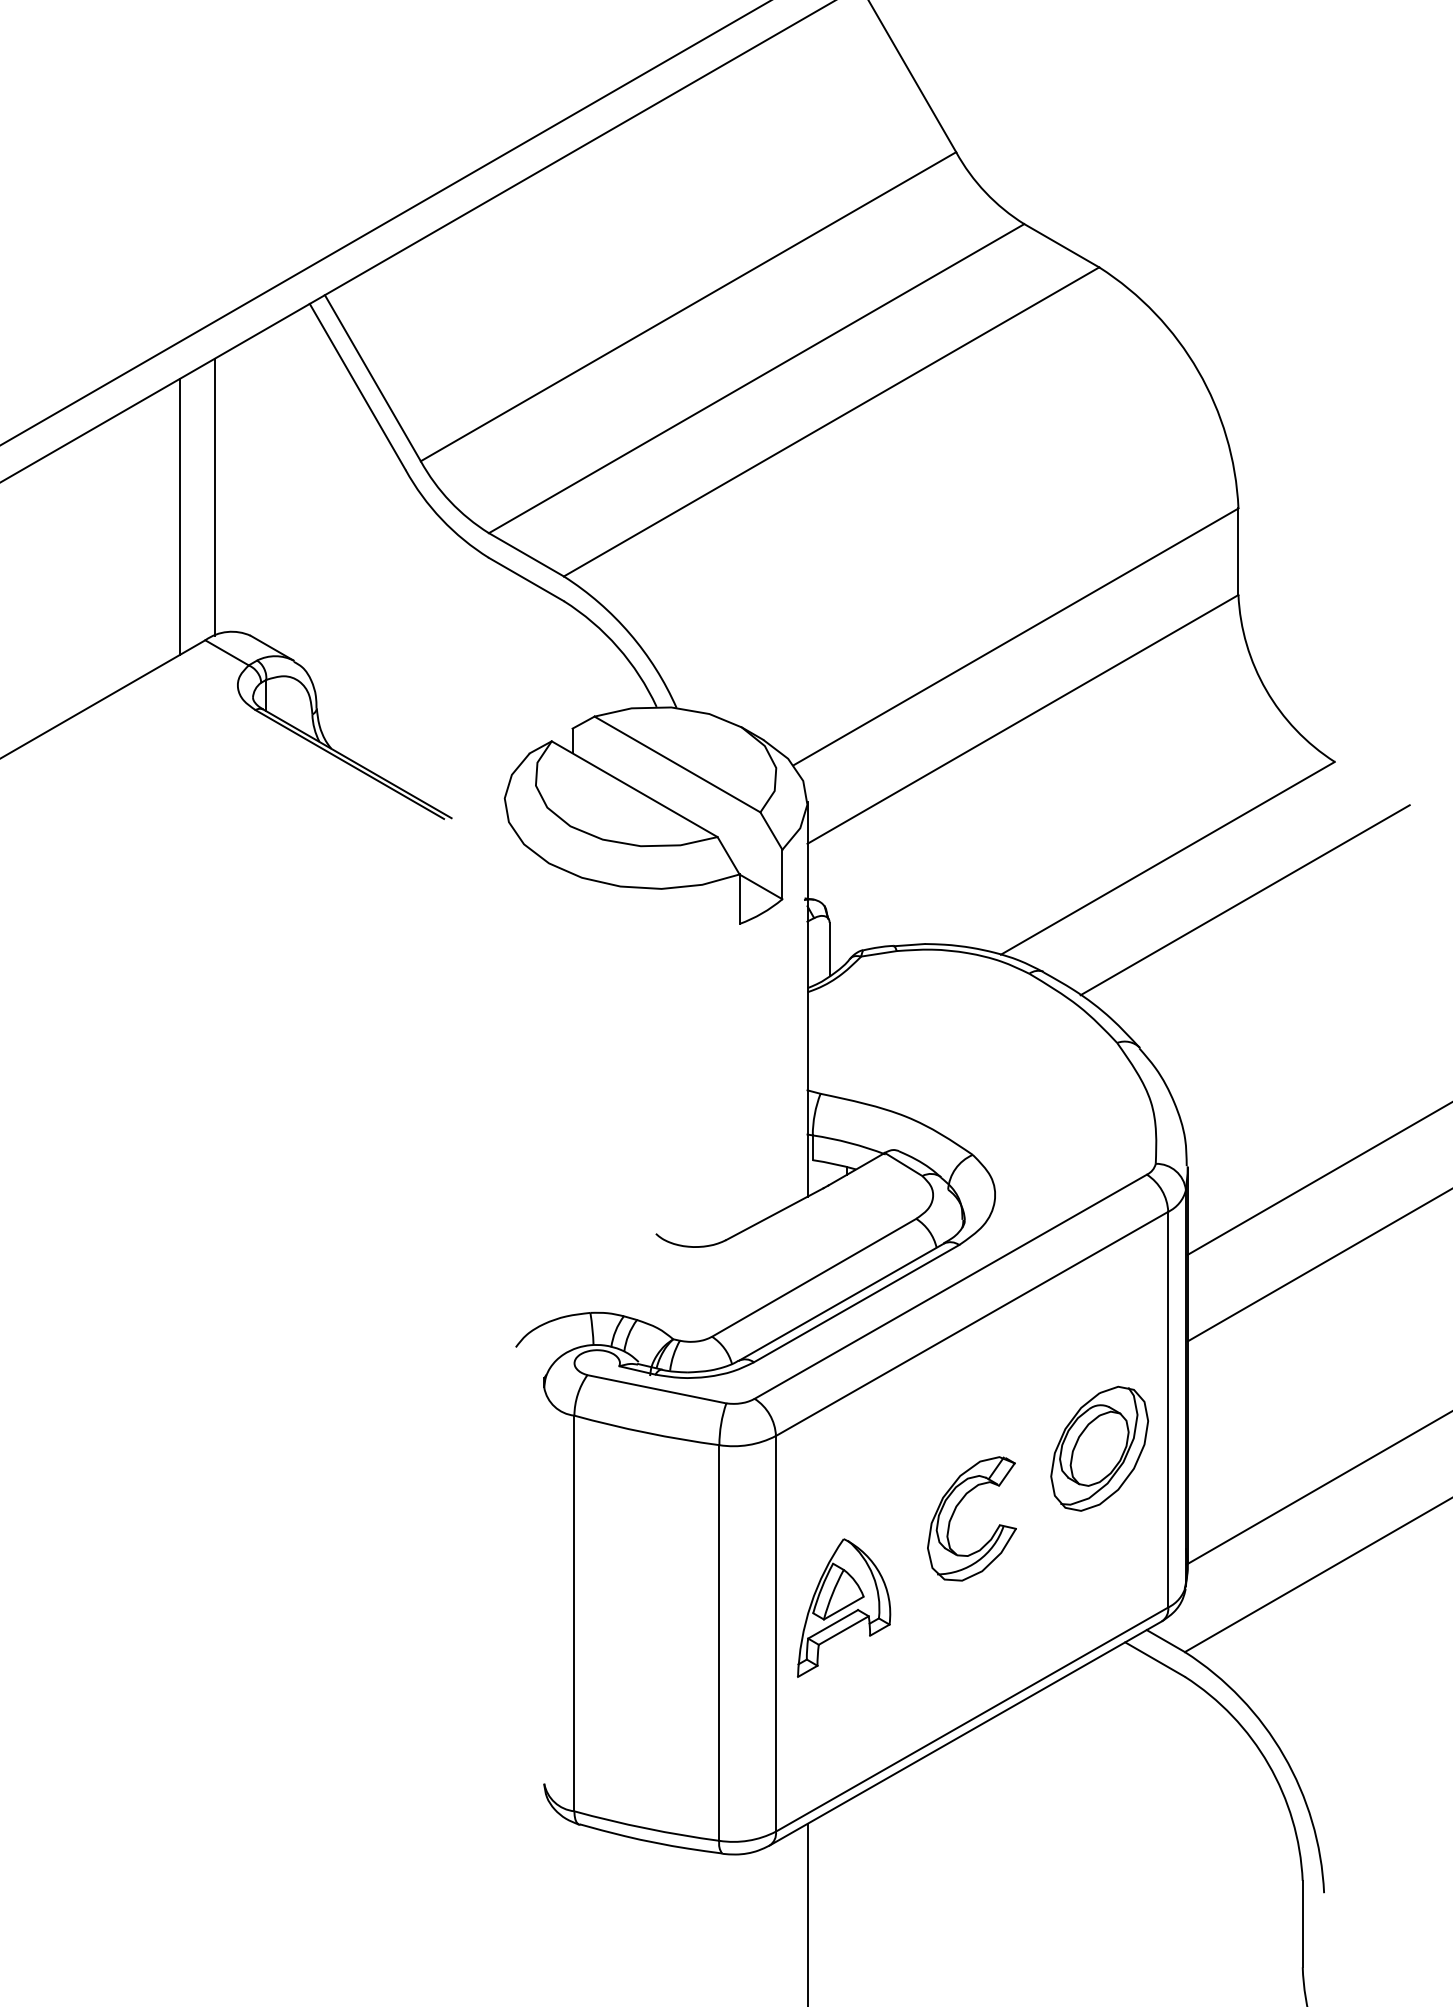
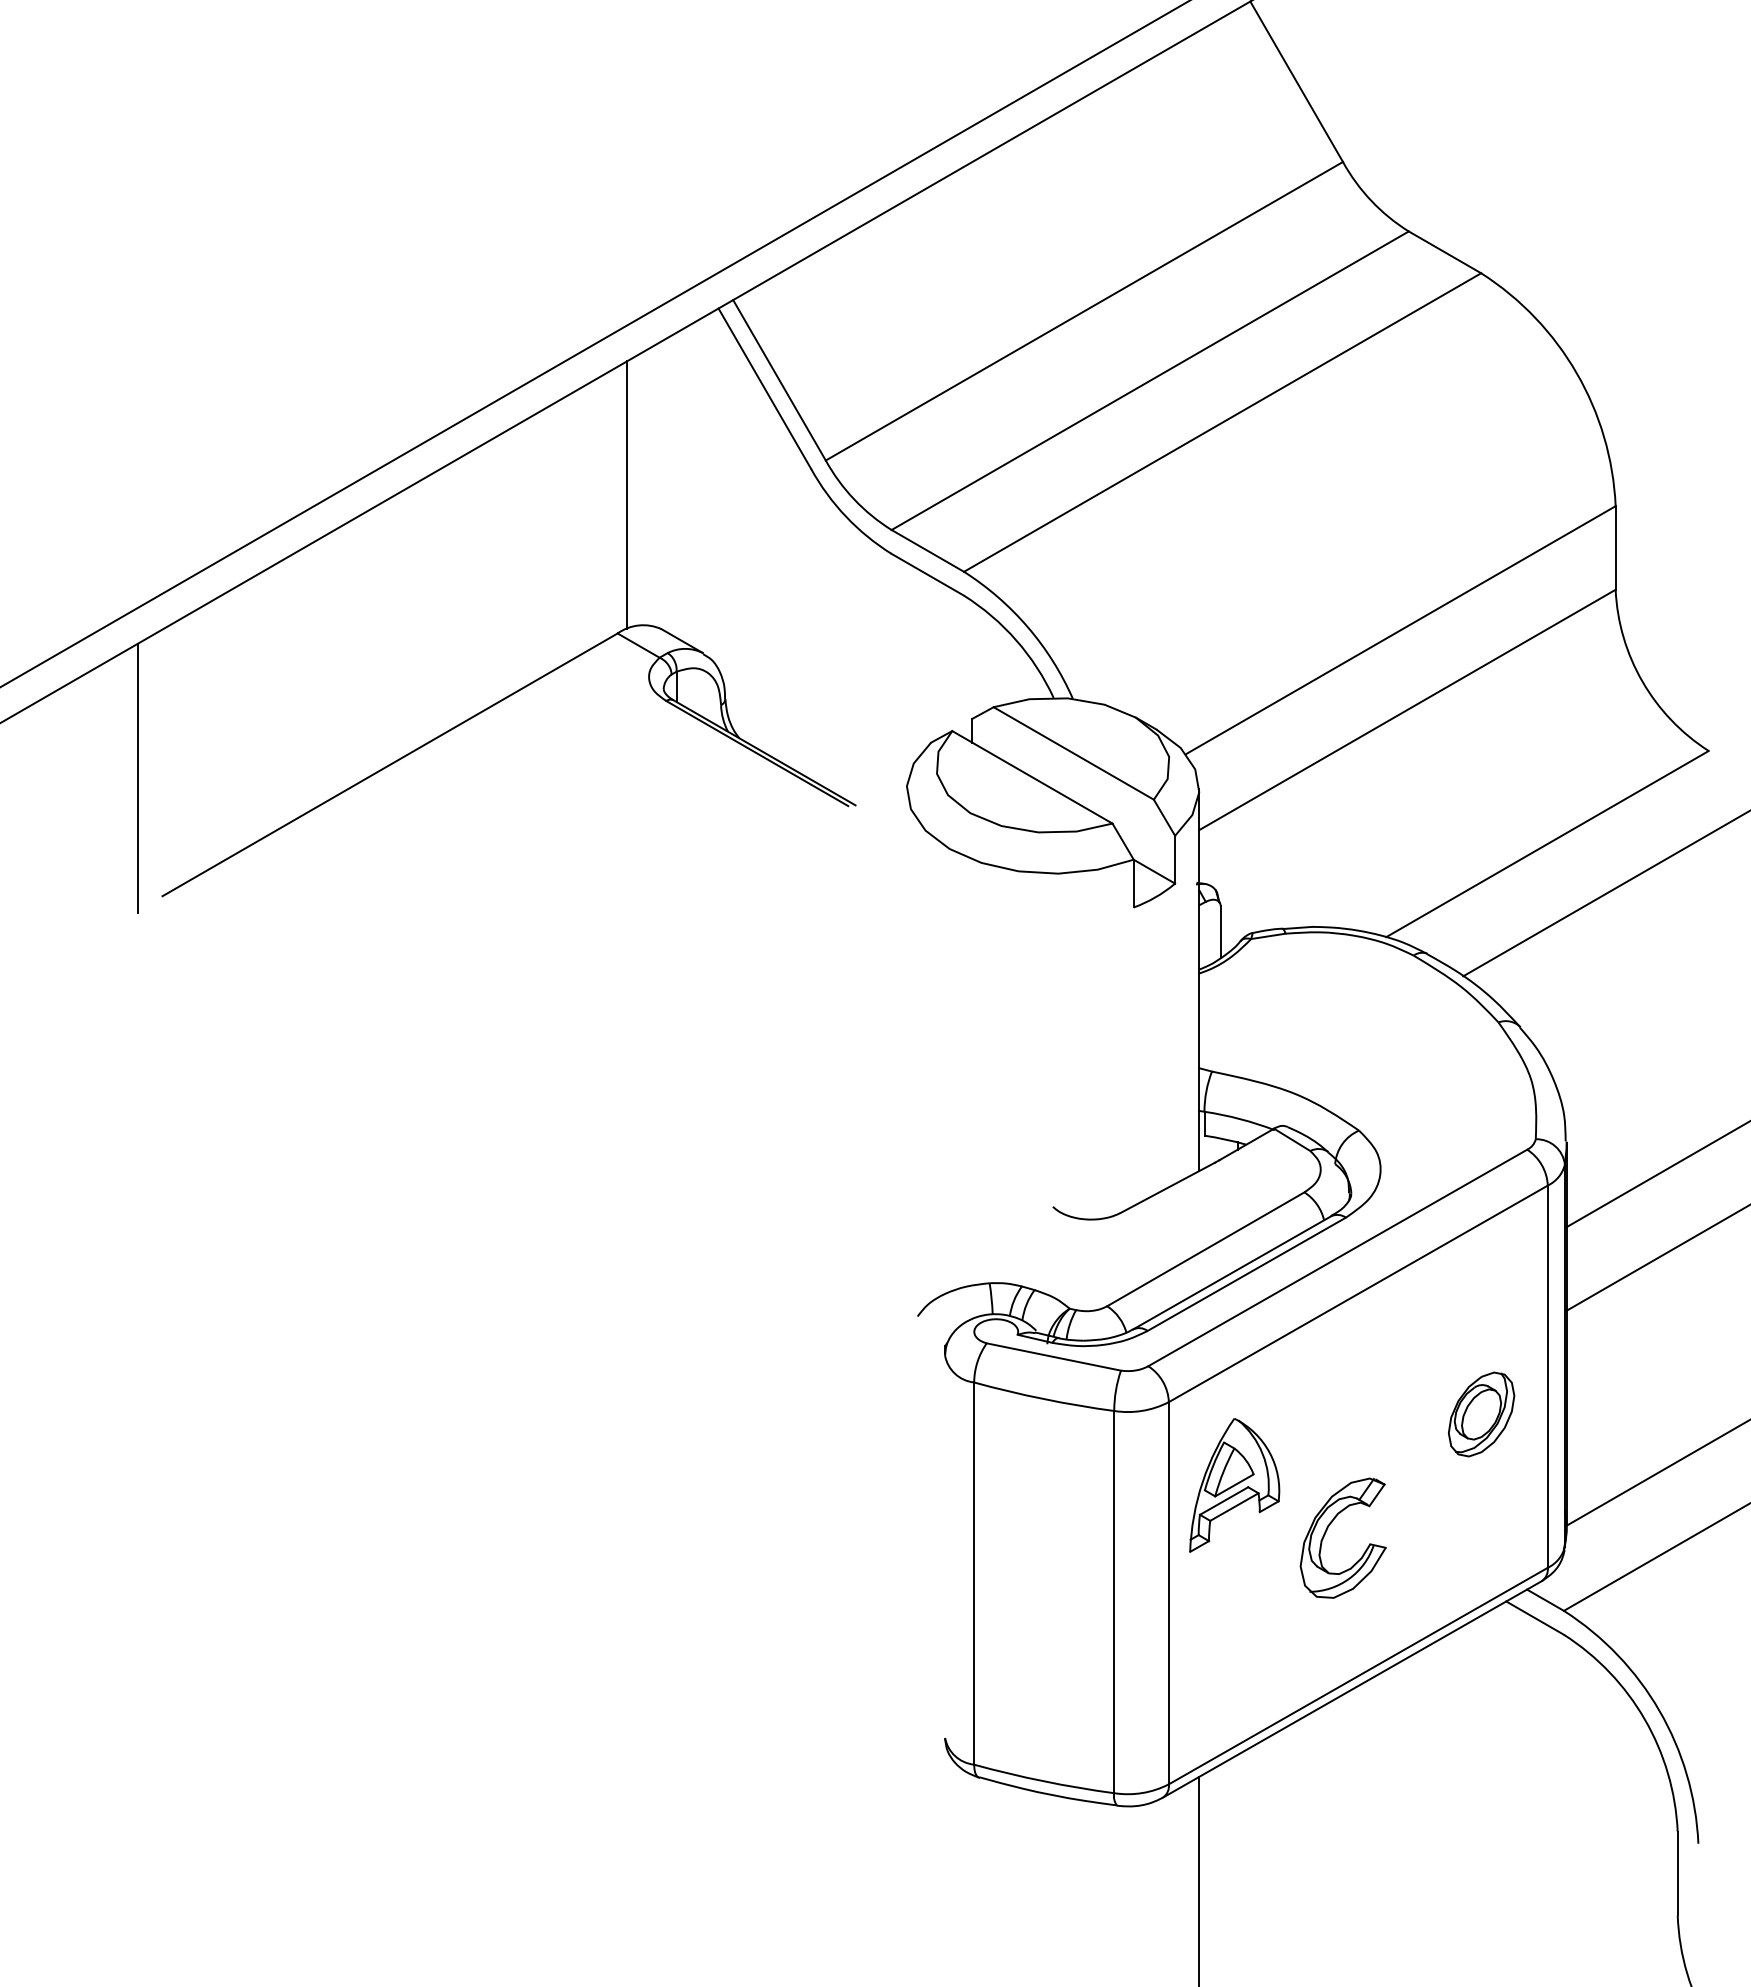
line: (179, 517) -> (592, 514), removed
part: (1099, 1448) -> (1481, 1414), size x0.7
part: (955, 1510) -> (1327, 1530), moved
part: (843, 1608) -> (1234, 1485), moved

